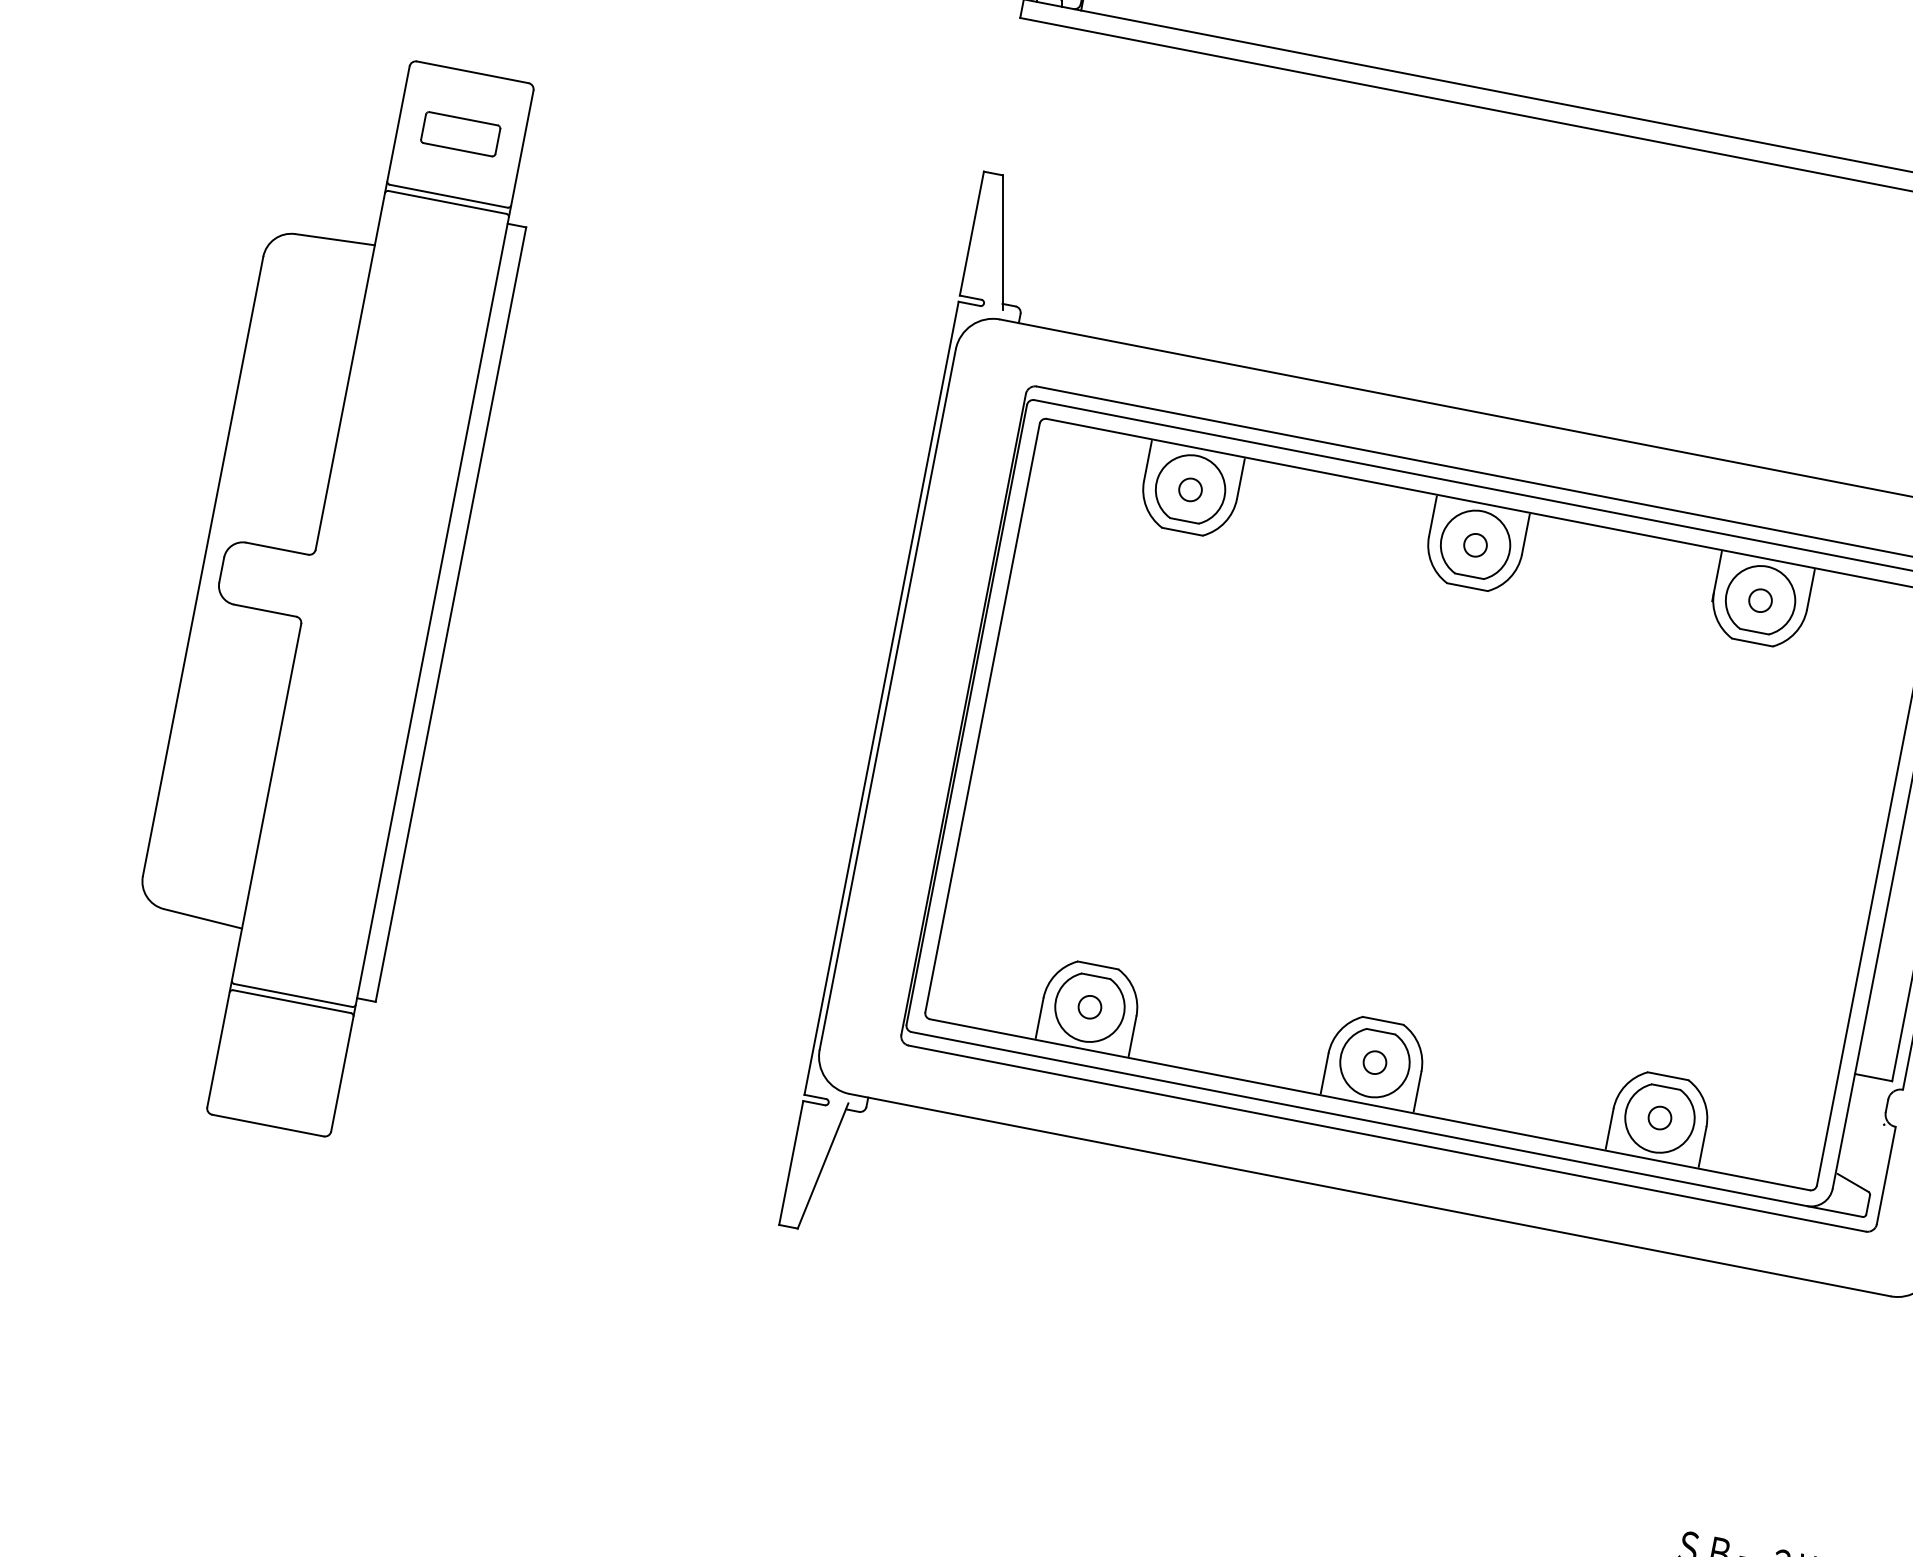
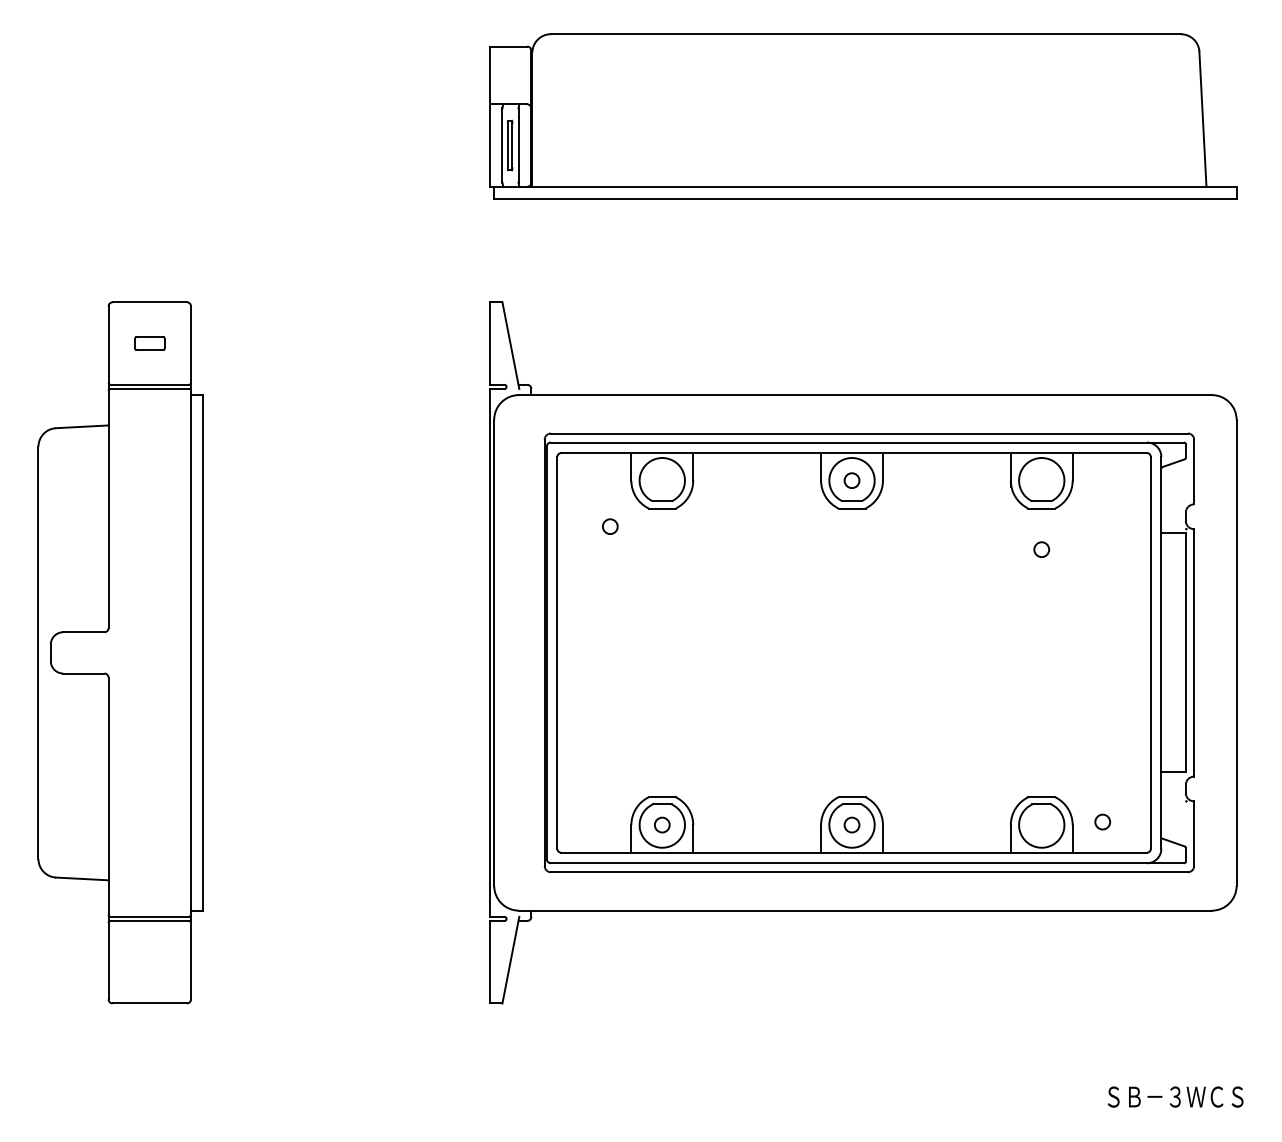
part: (460, 134) -> (149, 343), size x0.6
circle: (1190, 489) -> (610, 526), moved
circle: (1760, 600) -> (1041, 549), moved
circle: (1659, 1117) -> (1102, 821), moved

